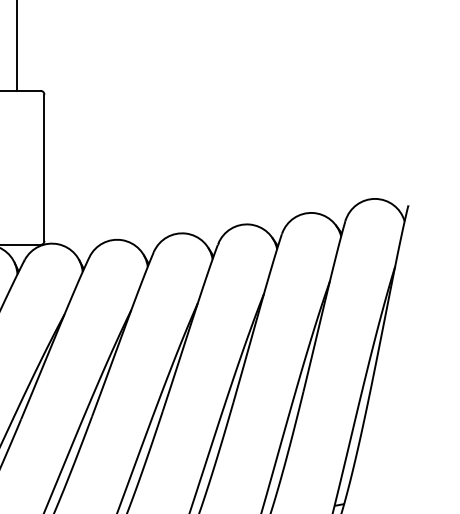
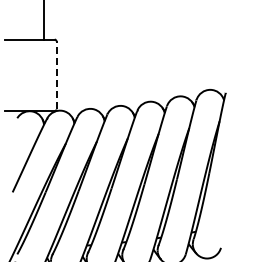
line: (44, 165) -> (56, 74), solid -> dashed

